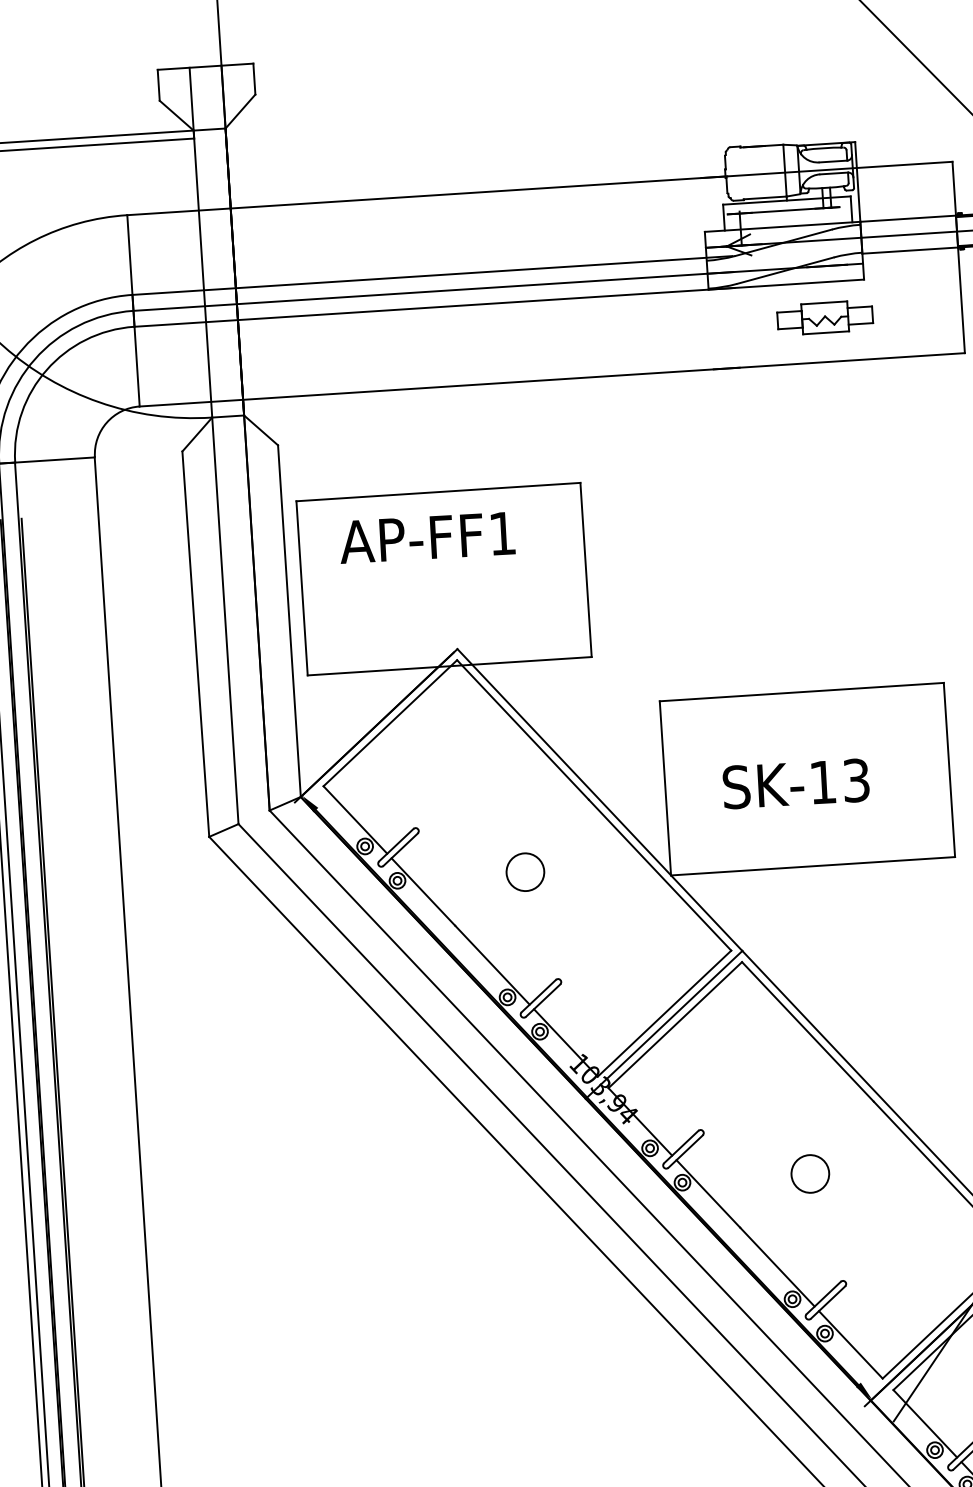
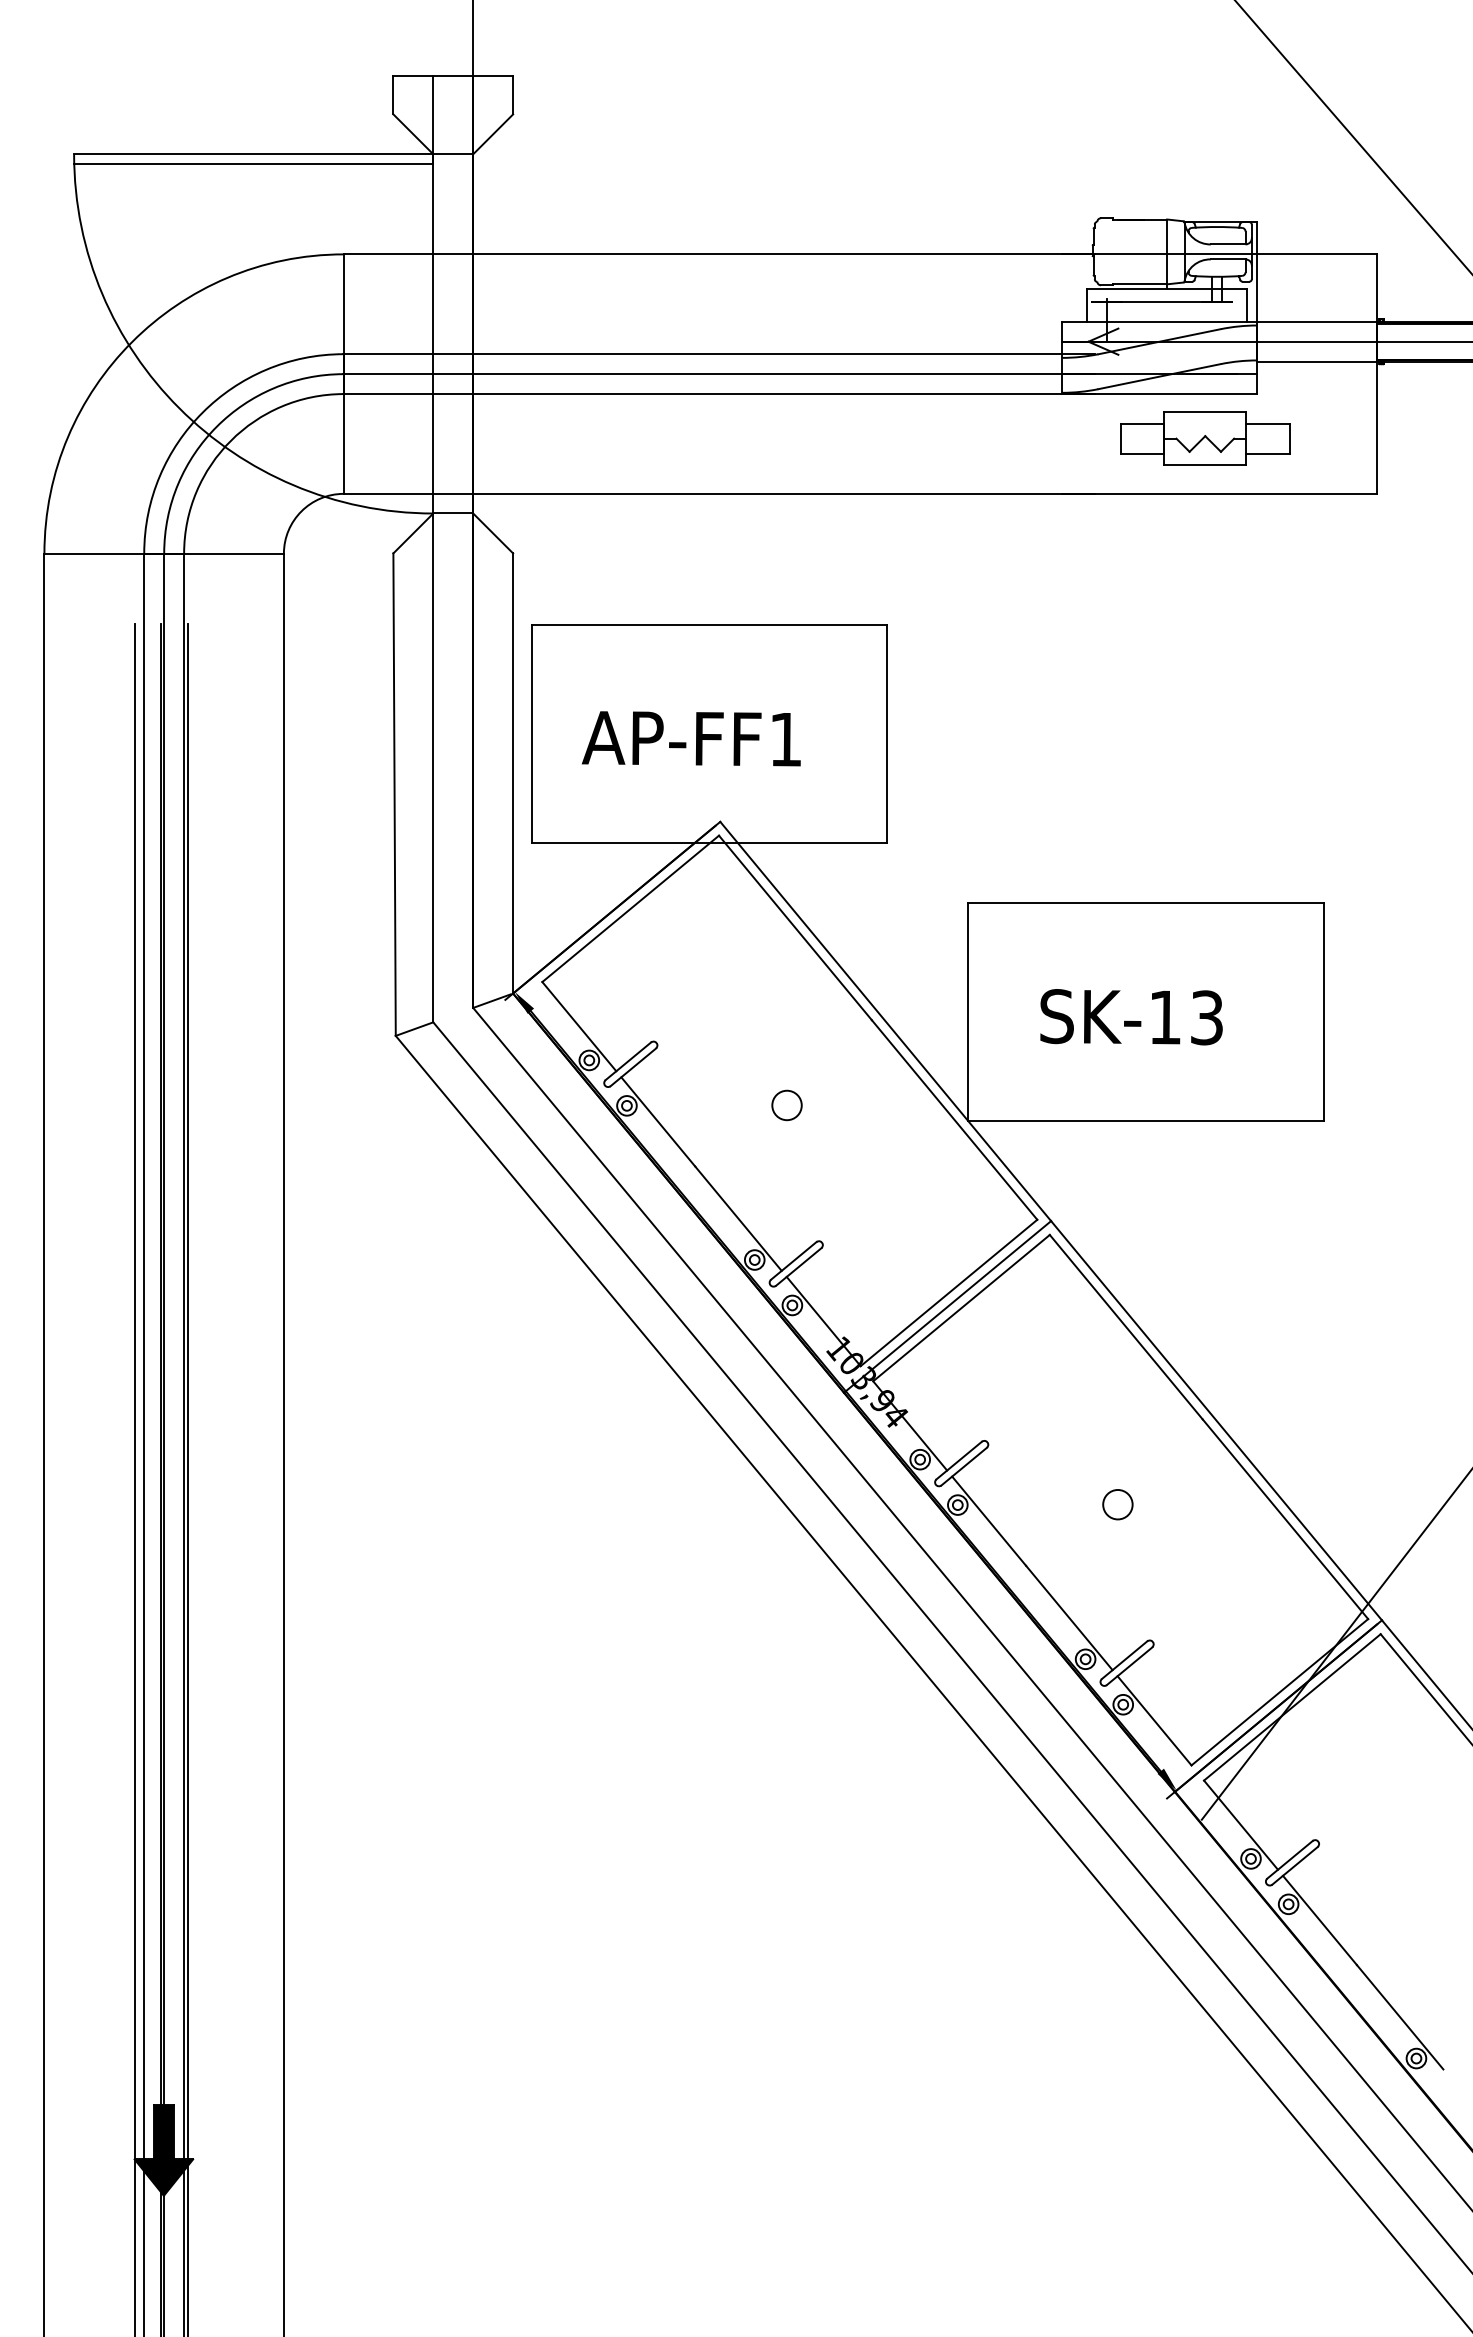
part: (825, 317) -> (1205, 438), size x1.43
text: (427, 537) -> (691, 738), moved
circle: (524, 872) -> (786, 1105), size x0.62
circle: (810, 1173) -> (1117, 1504), size x0.62

